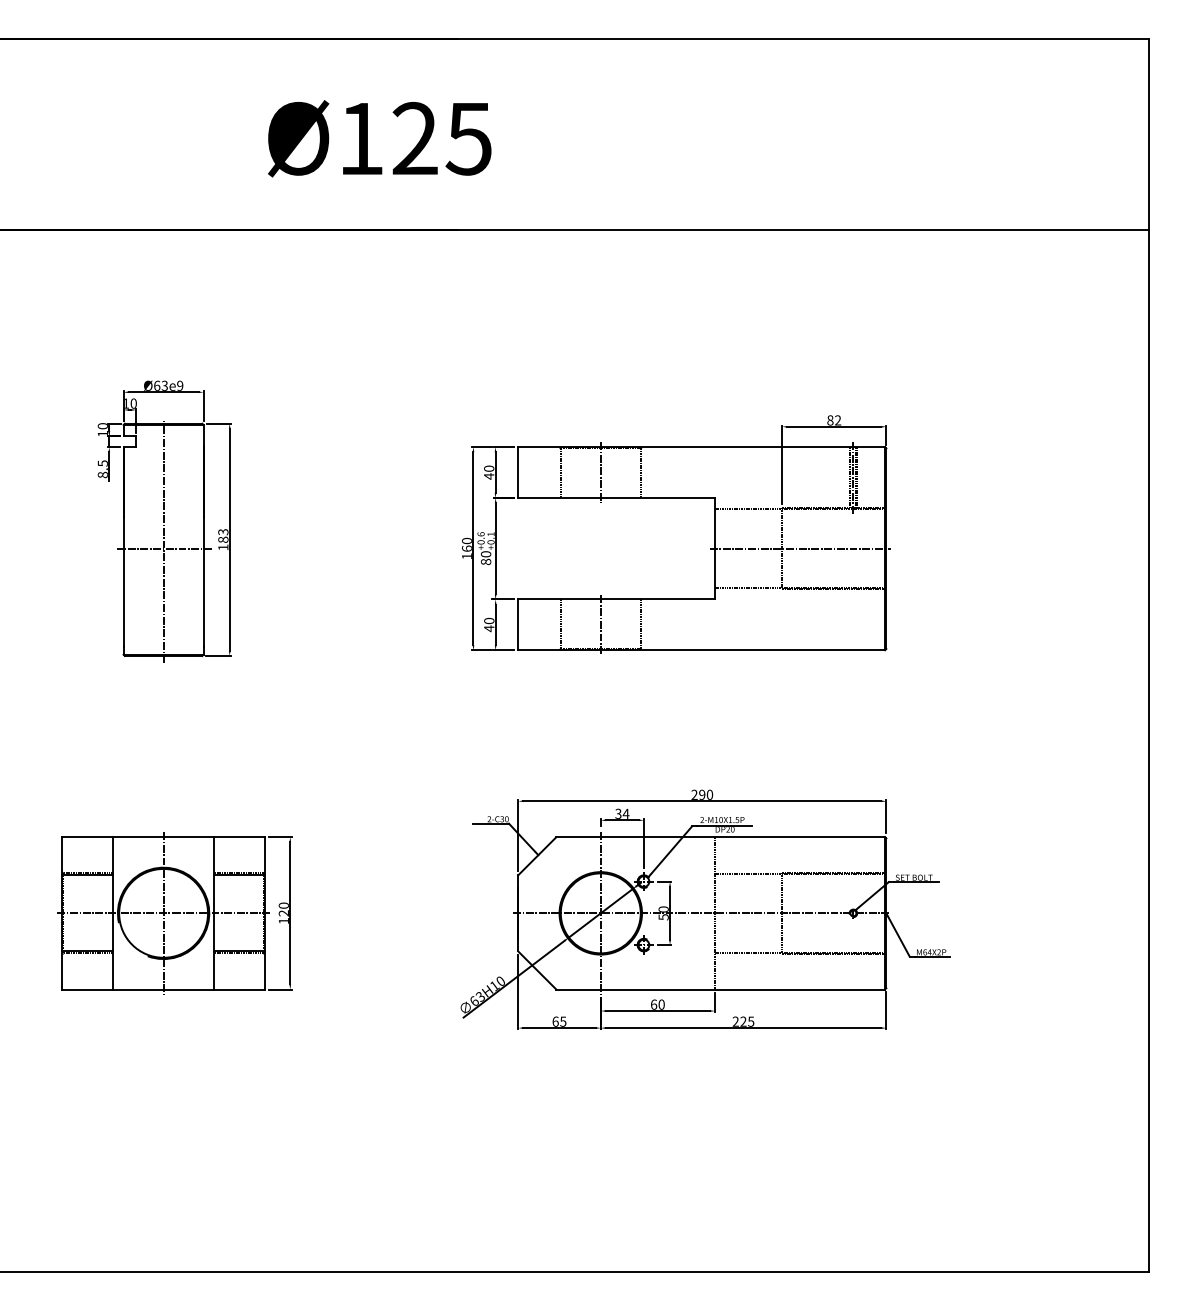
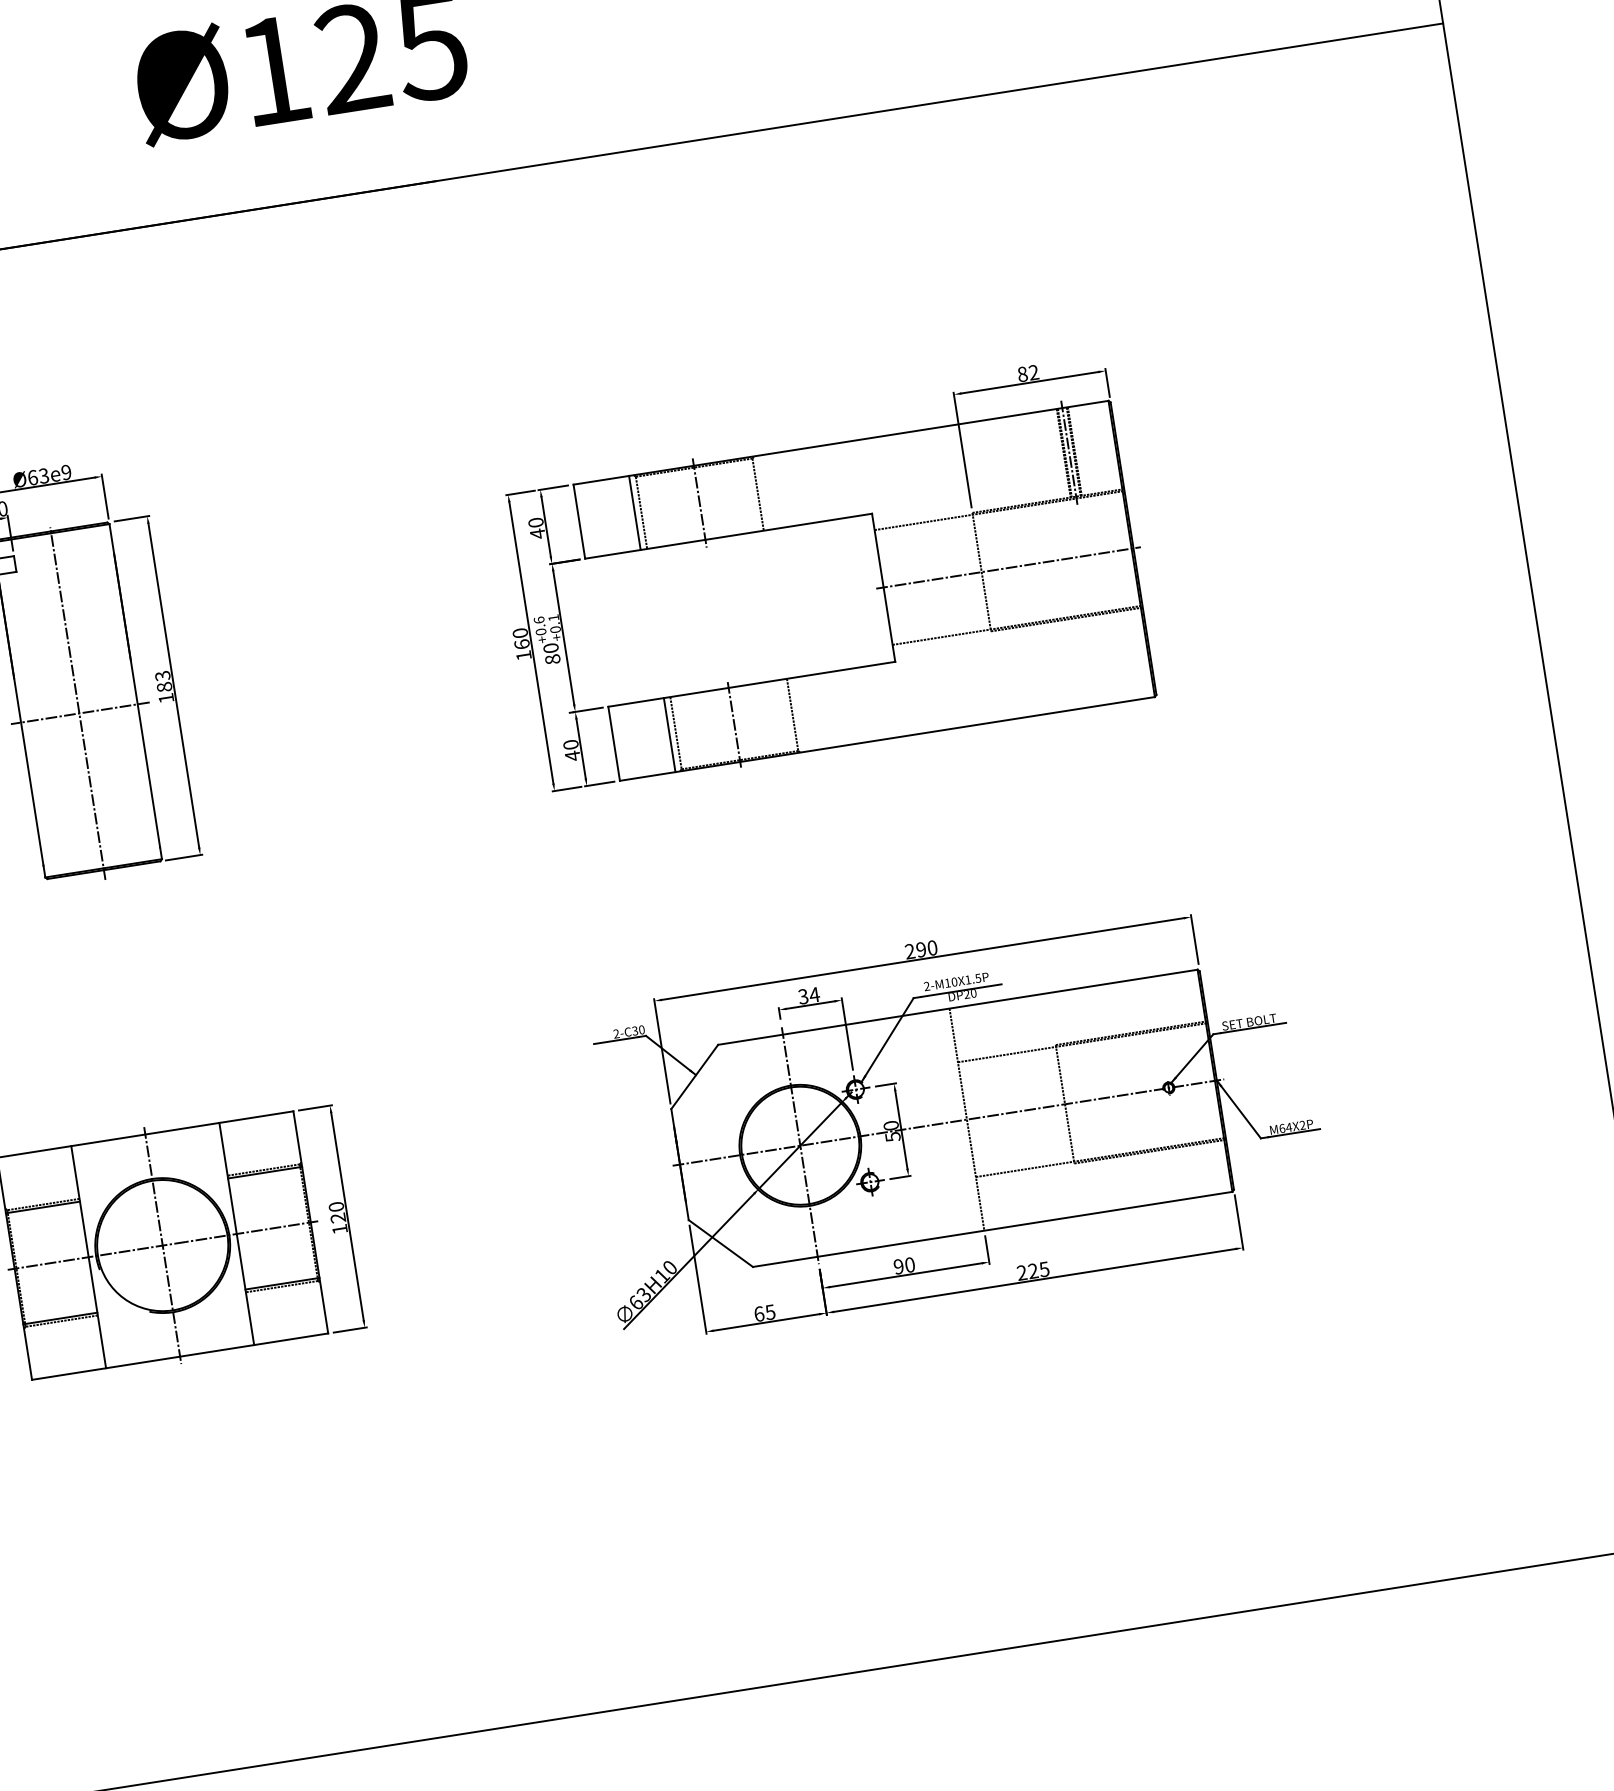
line: (556, 472) -> (635, 512), added
line: (556, 624) -> (669, 734), added
text: (653, 1004) -> (898, 1266), 60 -> 90

